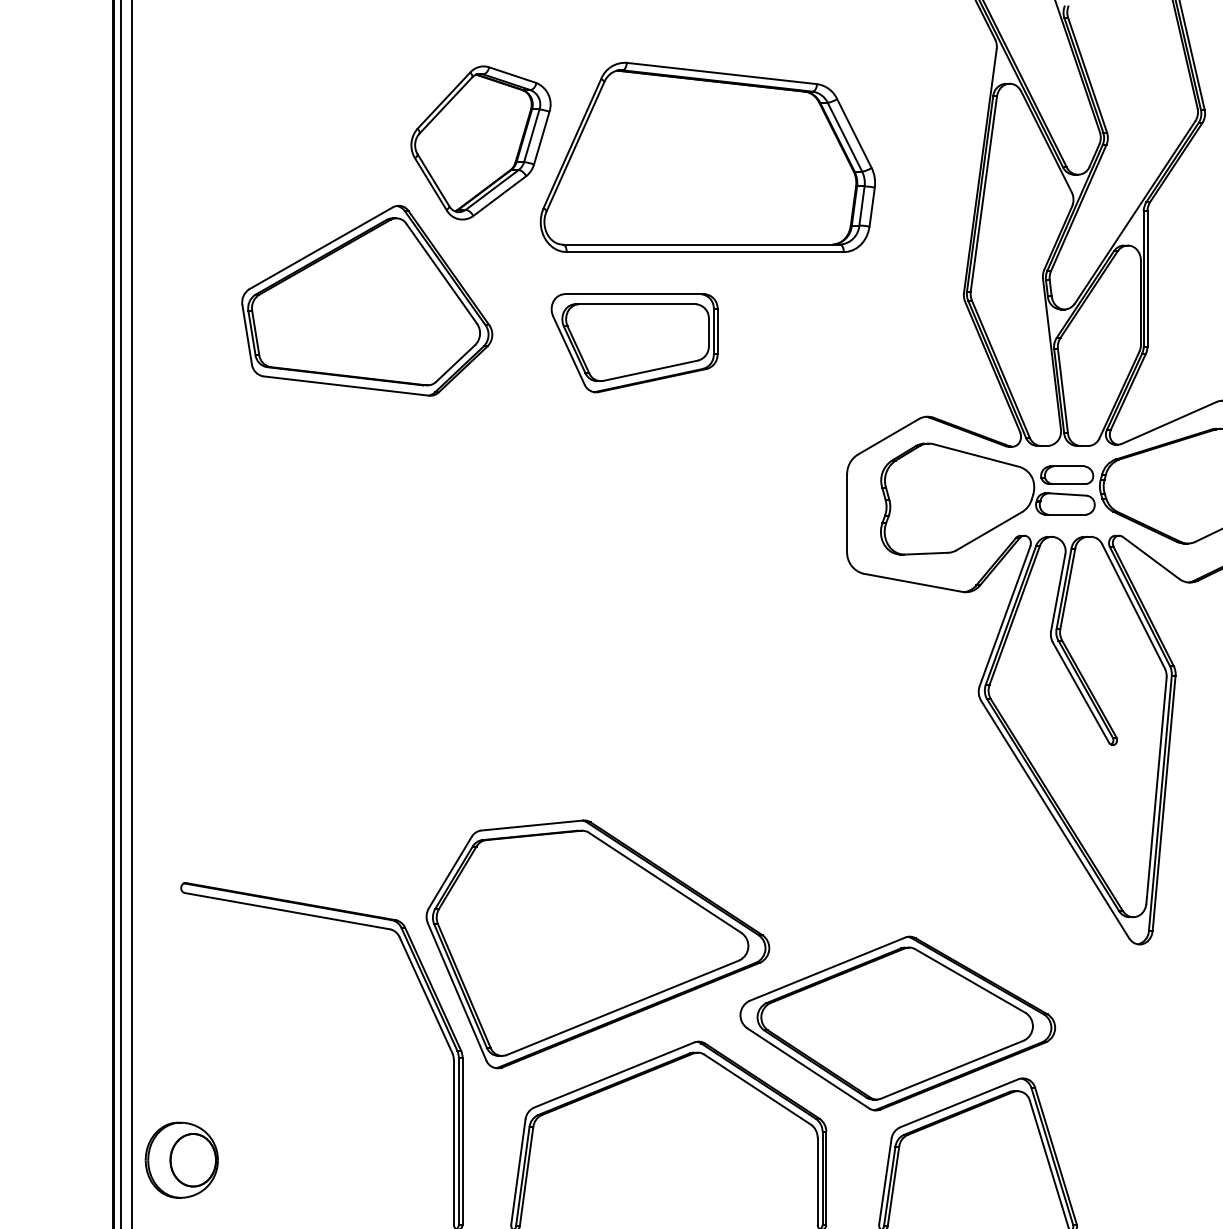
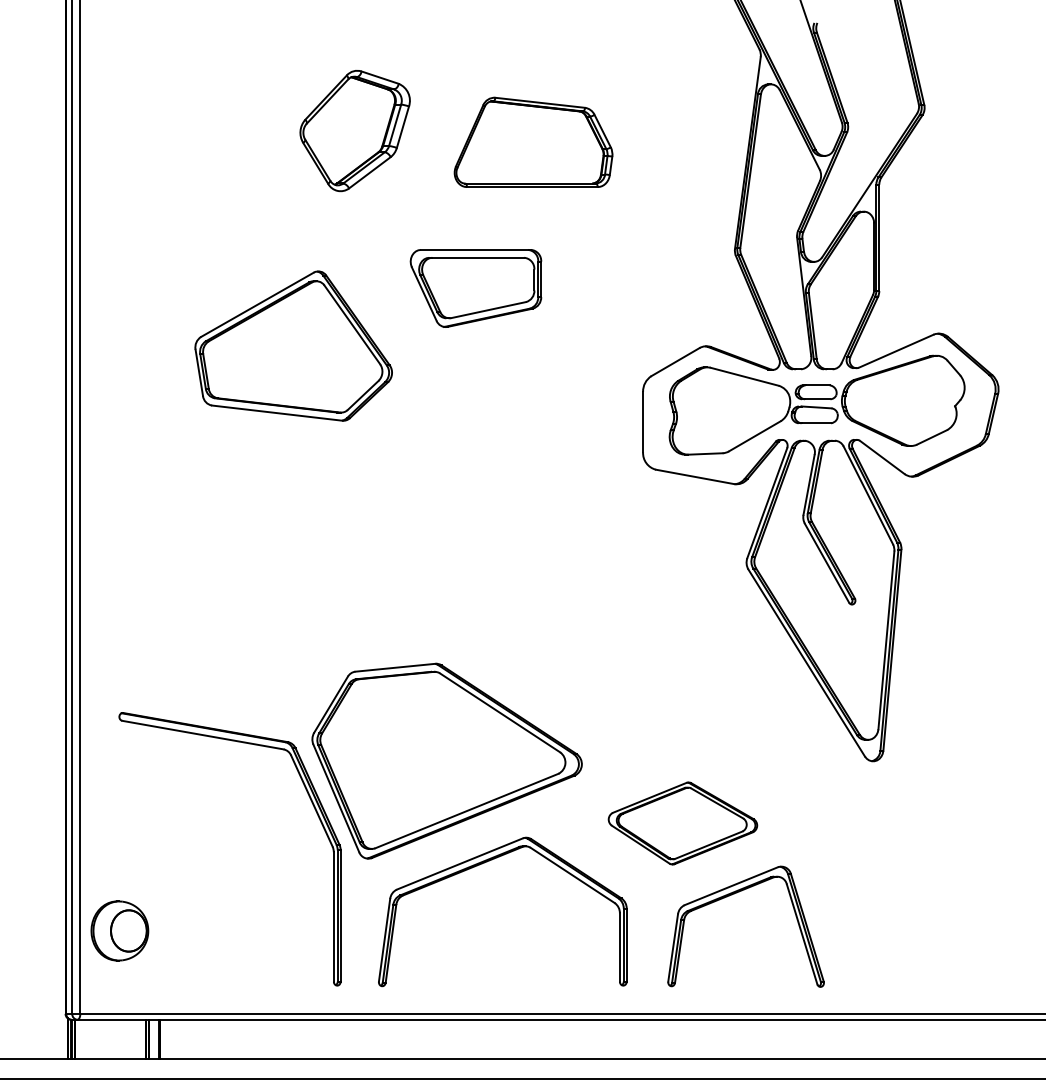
part: (707, 157) -> (533, 142), size x0.6
part: (366, 300) -> (293, 345), moved
part: (897, 1023) -> (682, 823), size x0.6

